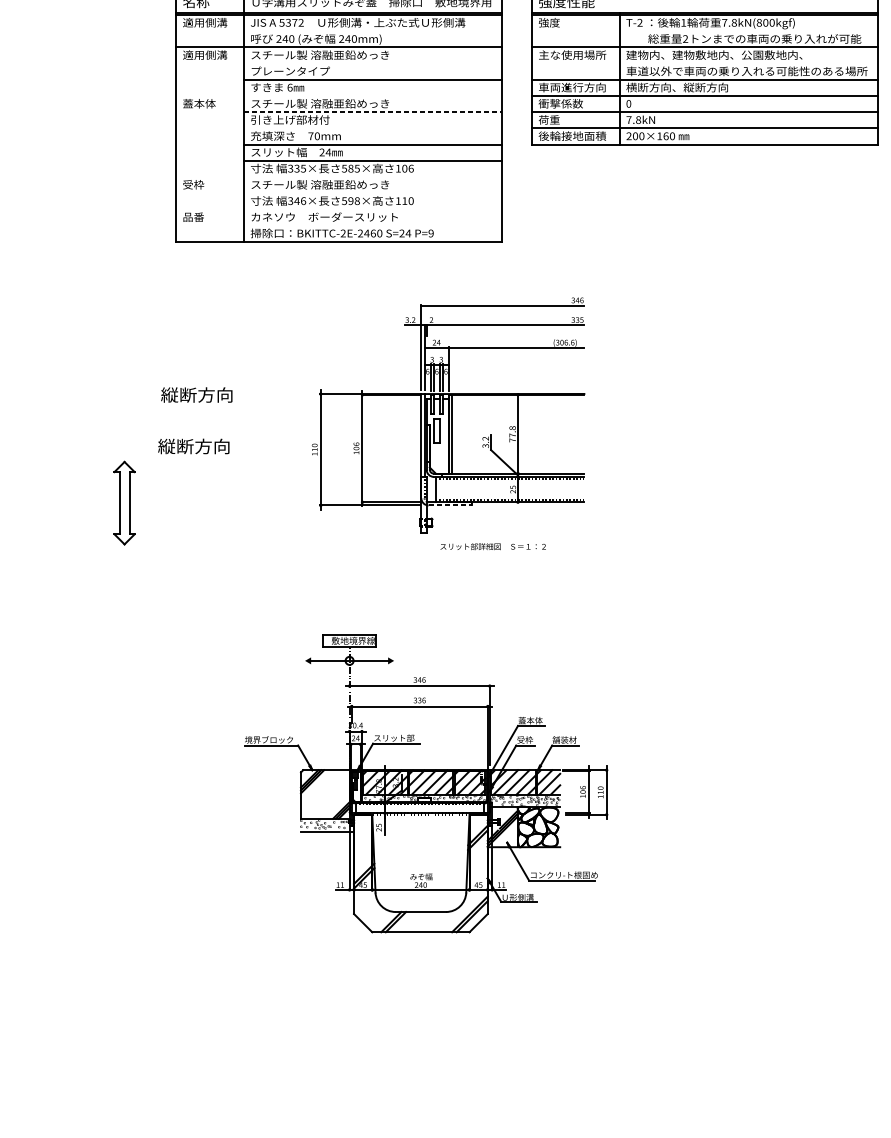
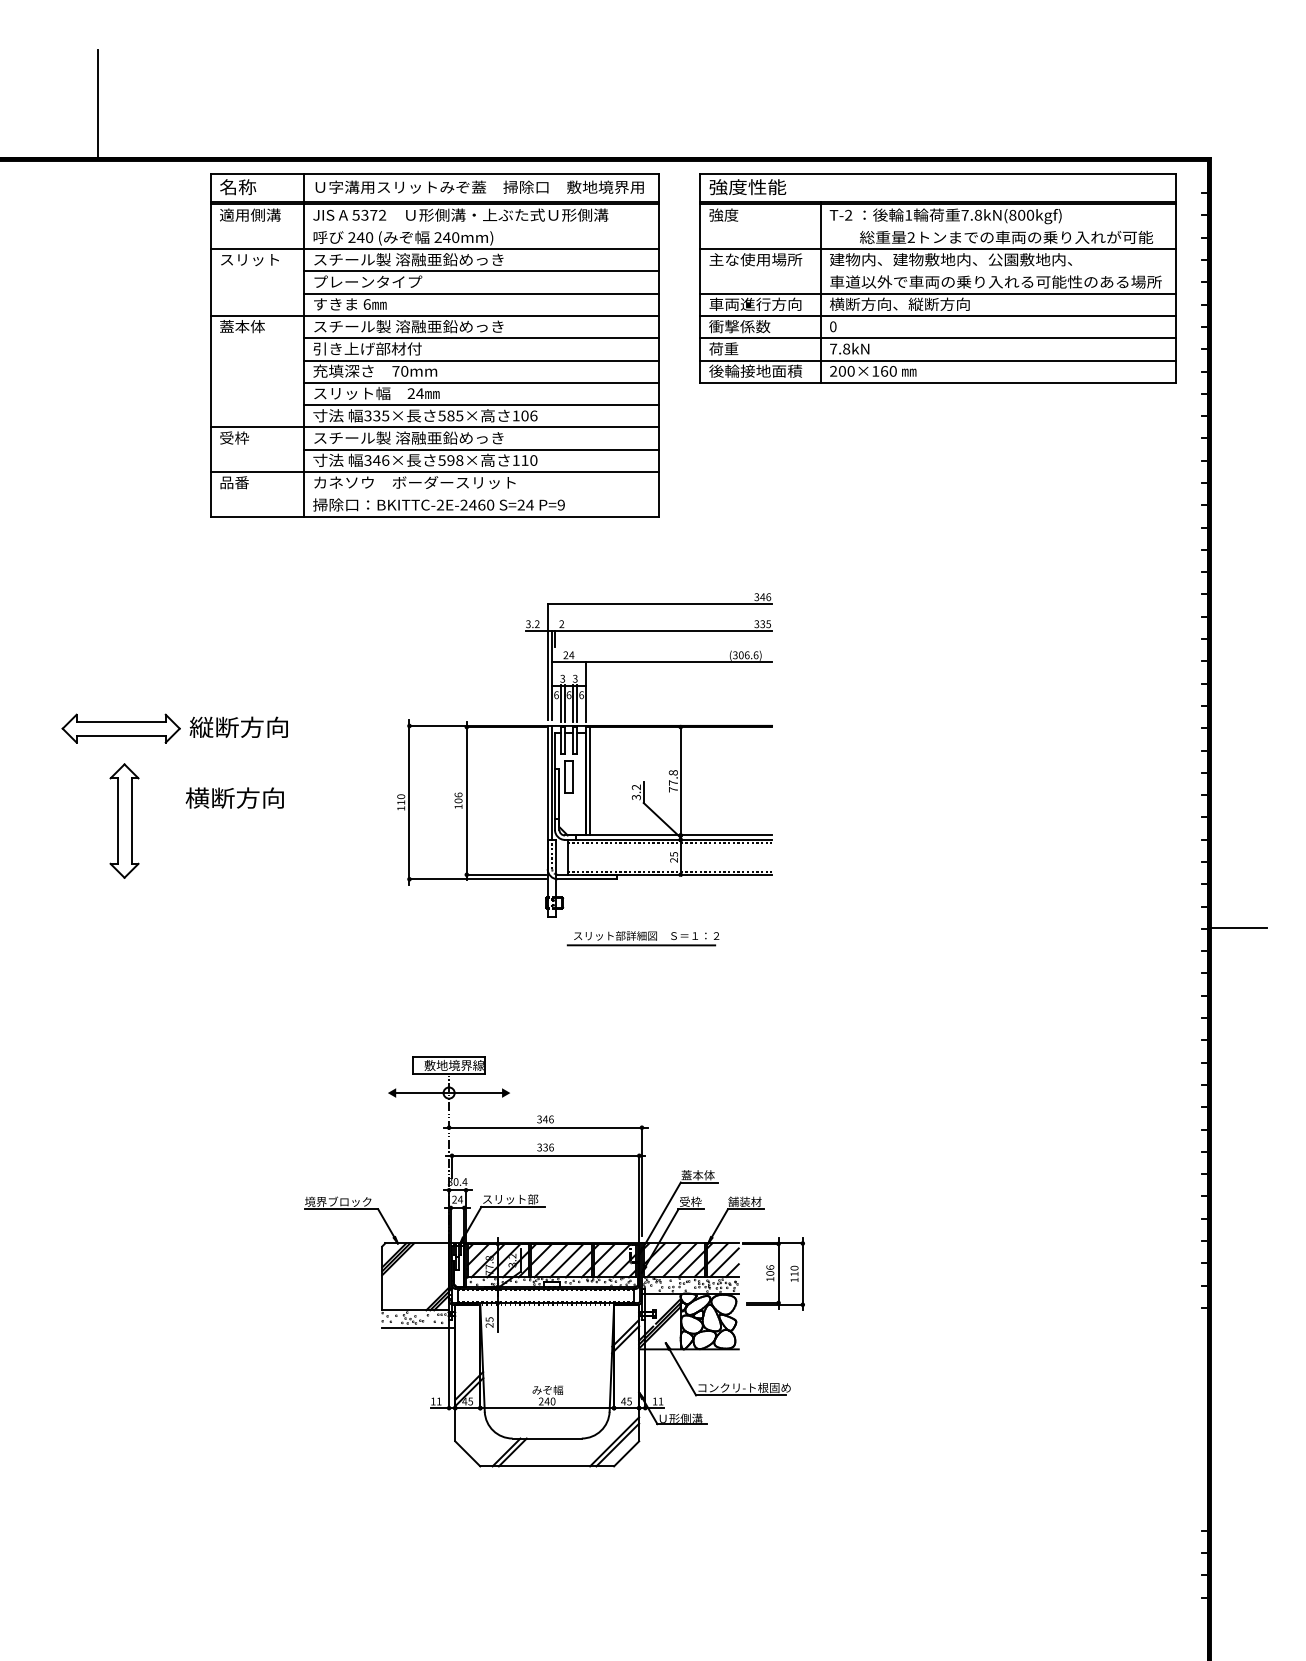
text: (205, 54) -> (250, 259), 適用側溝 -> スリット
line: (373, 63) -> (481, 271), added
line: (338, 95) -> (434, 315), added
line: (373, 112) -> (481, 338), dashed -> solid
line: (373, 128) -> (481, 360), added
line: (338, 177) -> (434, 427), added
line: (373, 193) -> (481, 449), added
line: (338, 209) -> (434, 472), added
part: (110, 395) -> (120, 728), added
text: (166, 446) -> (197, 797), 縦断方向 -> 横断方向
part: (124, 502) -> (124, 820), moved
line: (450, 505) -> (587, 879), dashed -> solid
line: (489, 553) -> (641, 945), added

